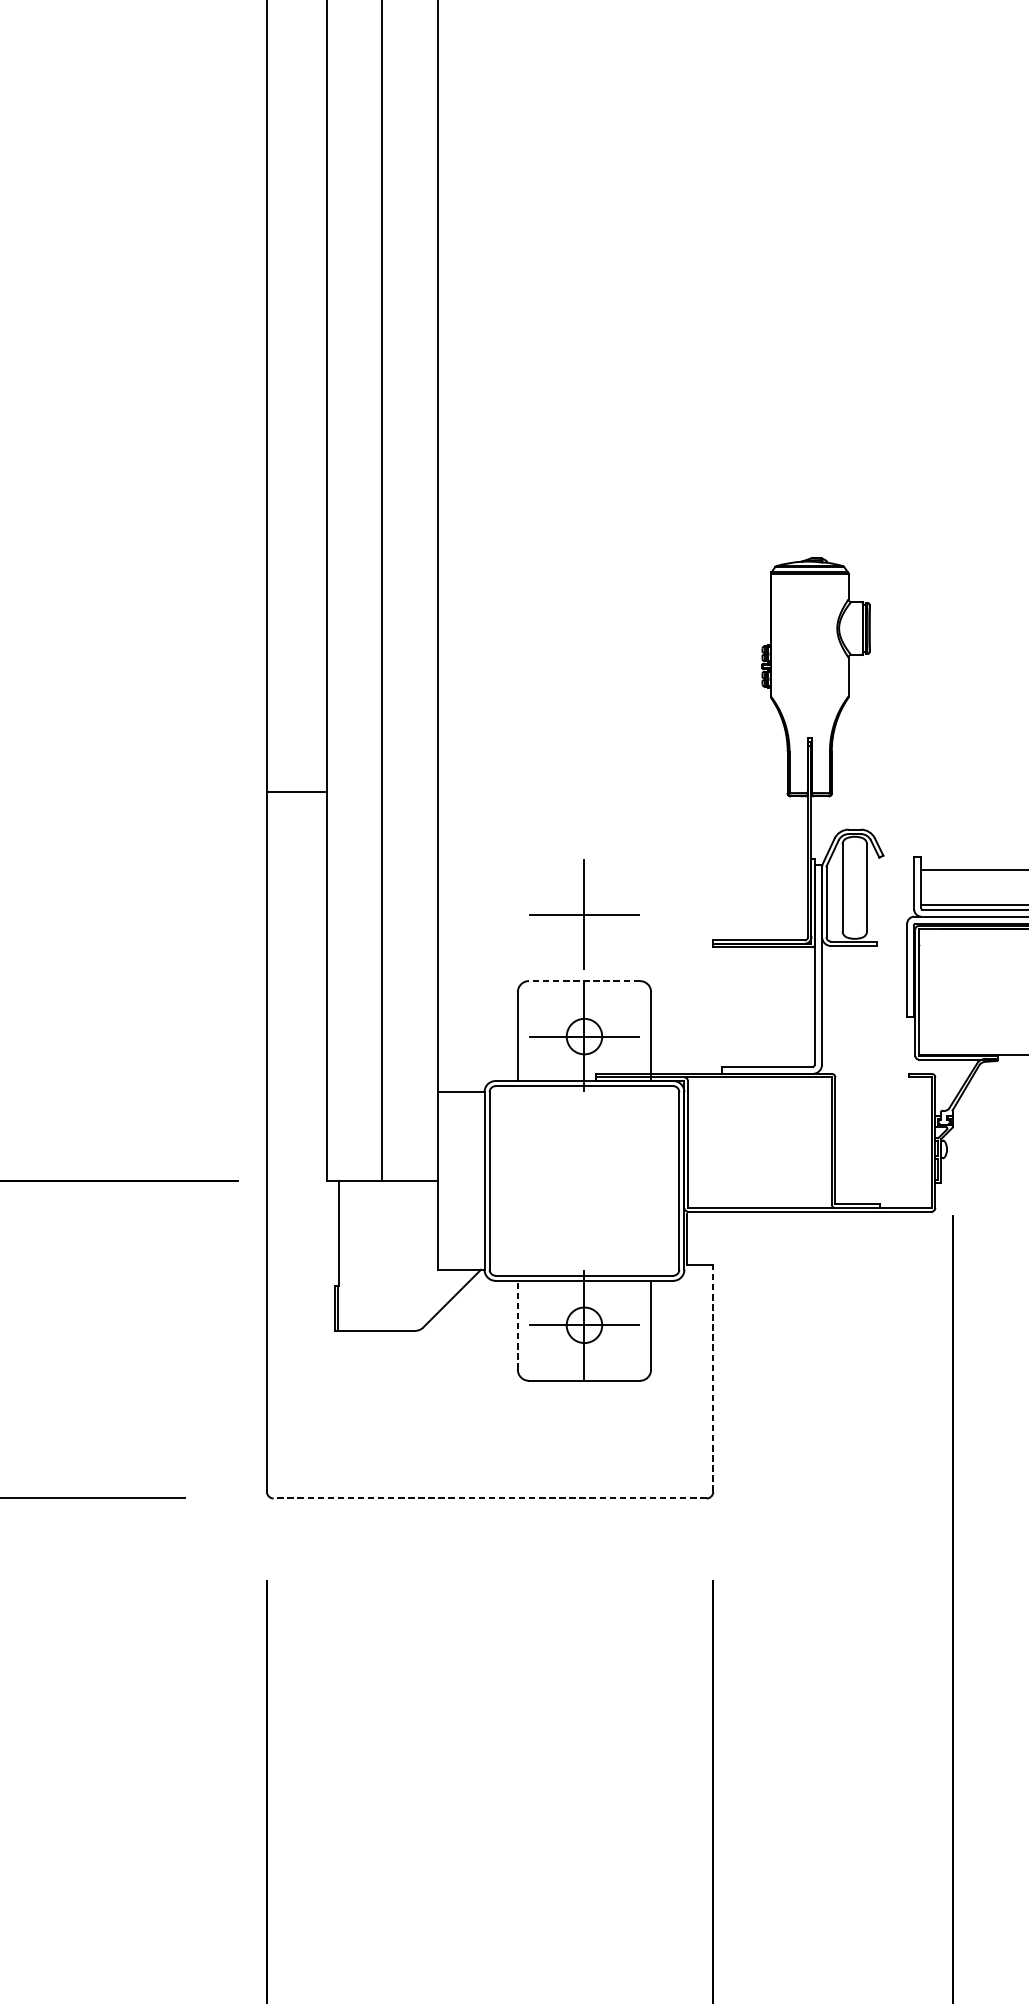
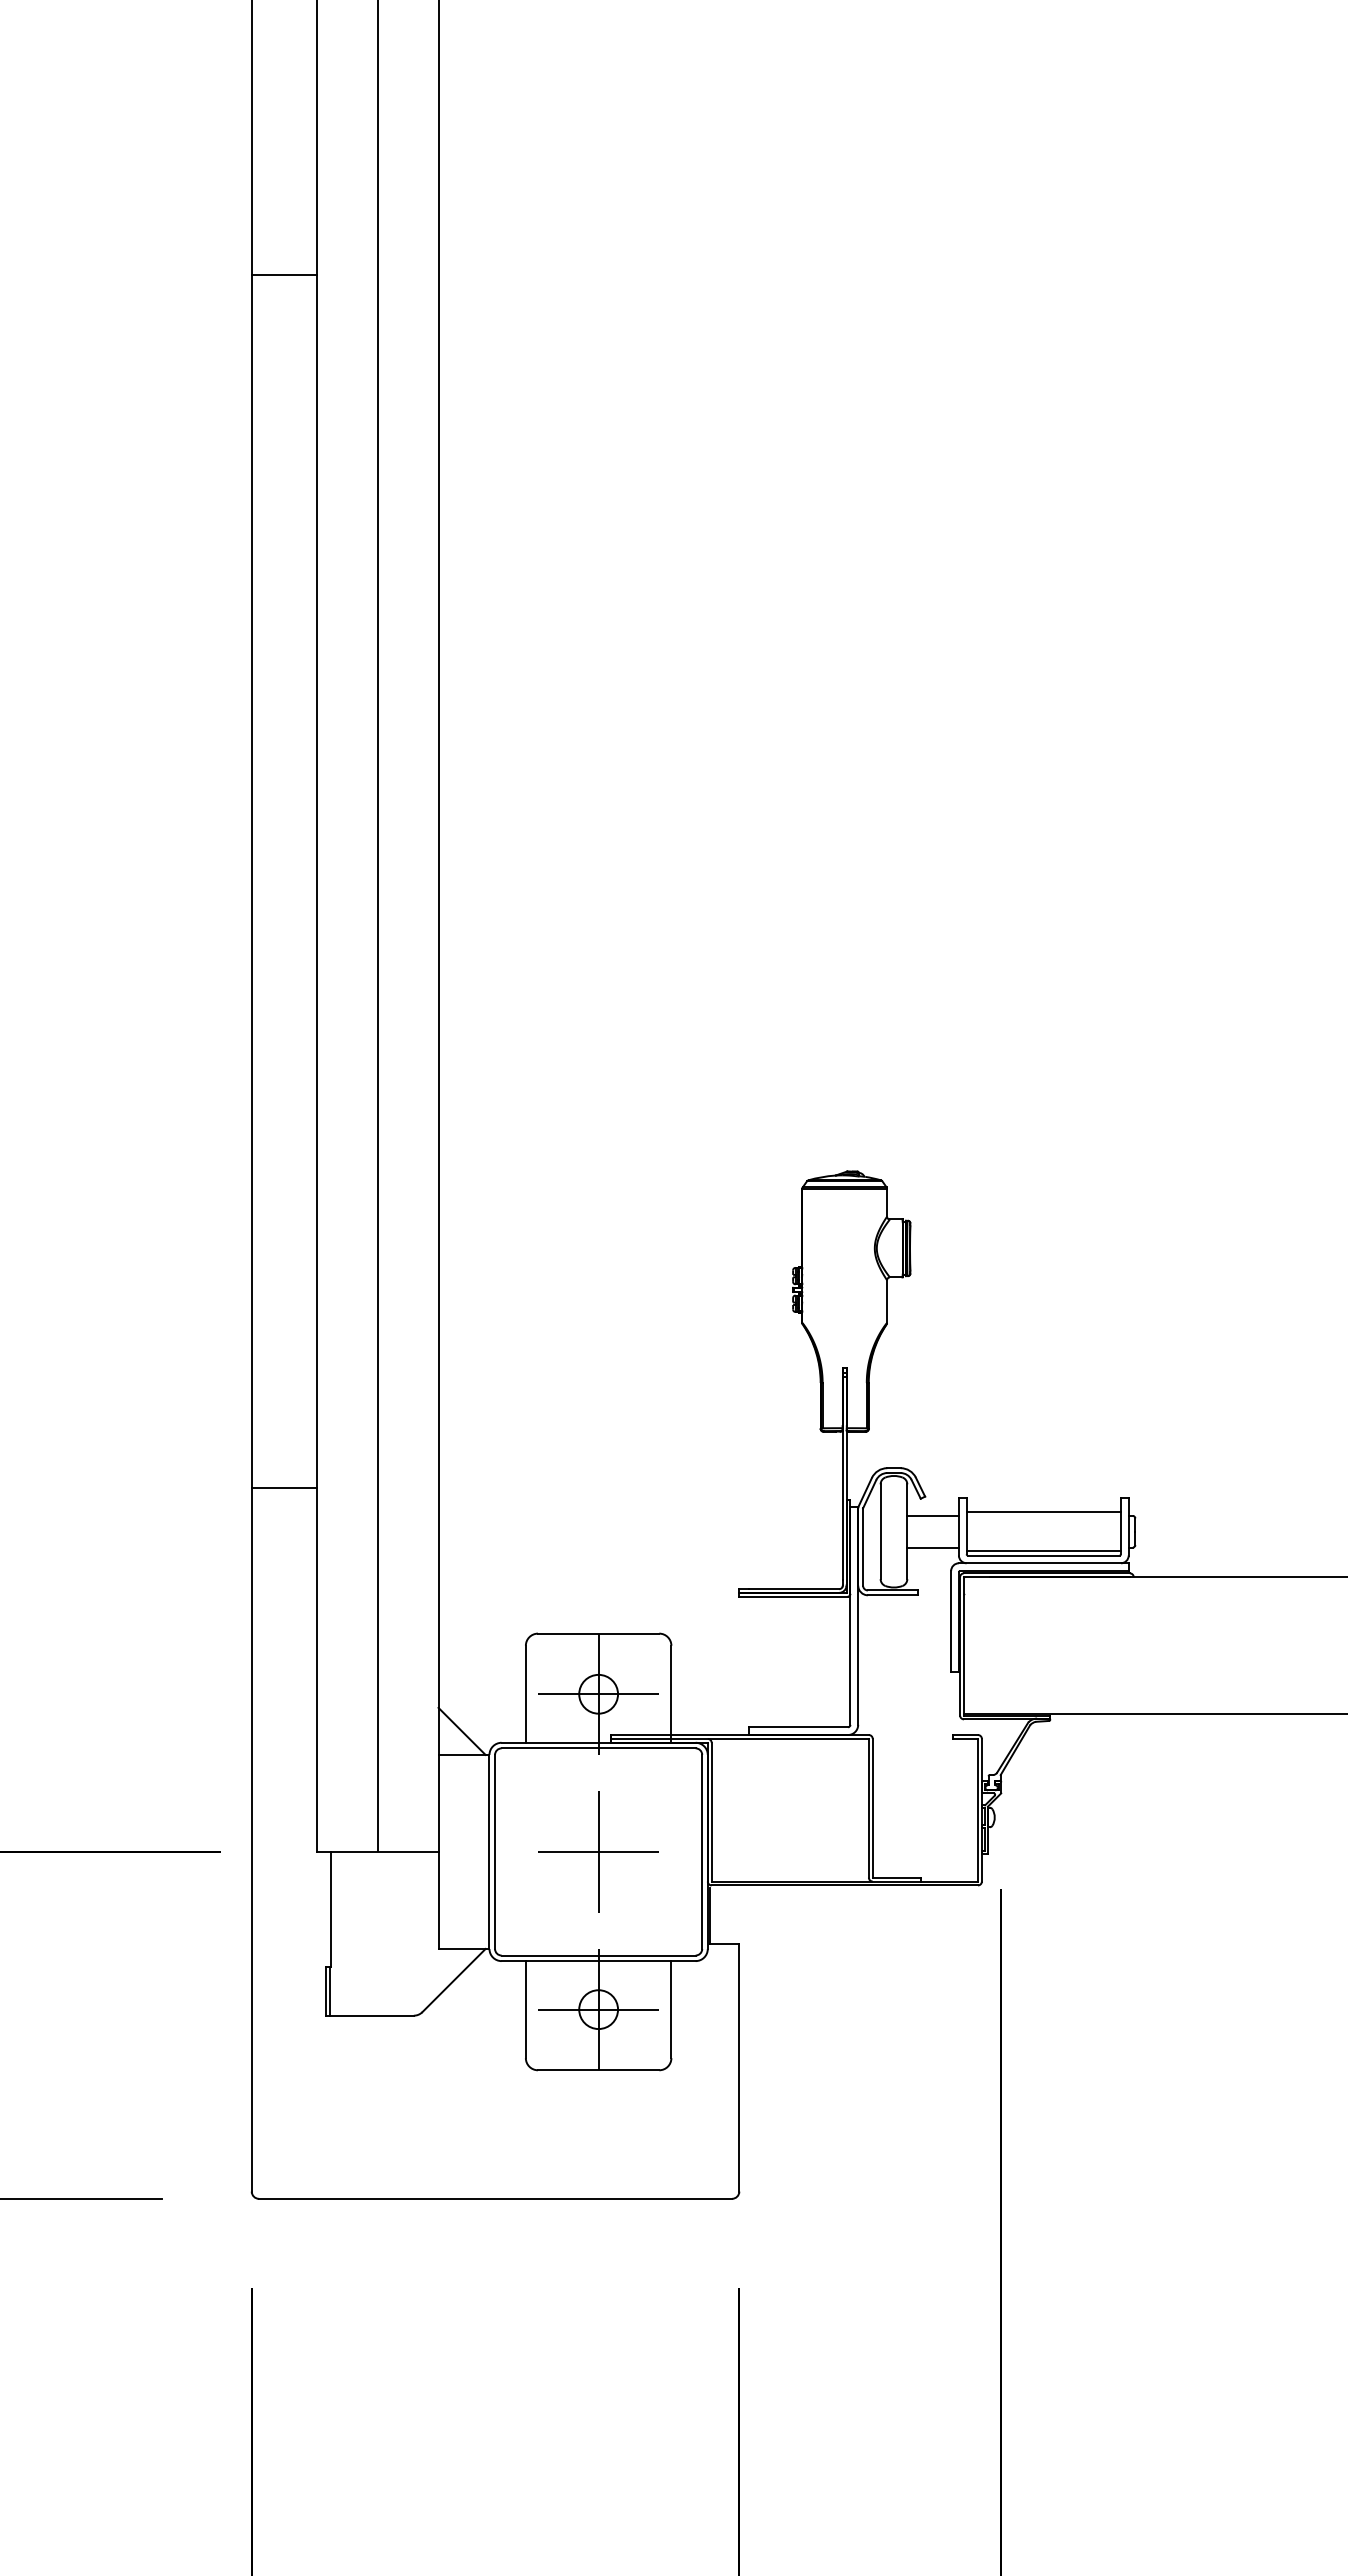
line: (296, 792) -> (284, 1488), moved
line: (890, 872) -> (932, 1515), added
line: (890, 902) -> (932, 1547), added
part: (584, 914) -> (598, 1851), moved
line: (584, 980) -> (598, 1633), dashed -> solid
line: (458, 1069) -> (461, 1730), added
line: (517, 1325) -> (525, 2009), dashed -> solid
line: (713, 1378) -> (739, 2067), dashed -> solid
line: (490, 1498) -> (495, 2198), dashed -> solid

